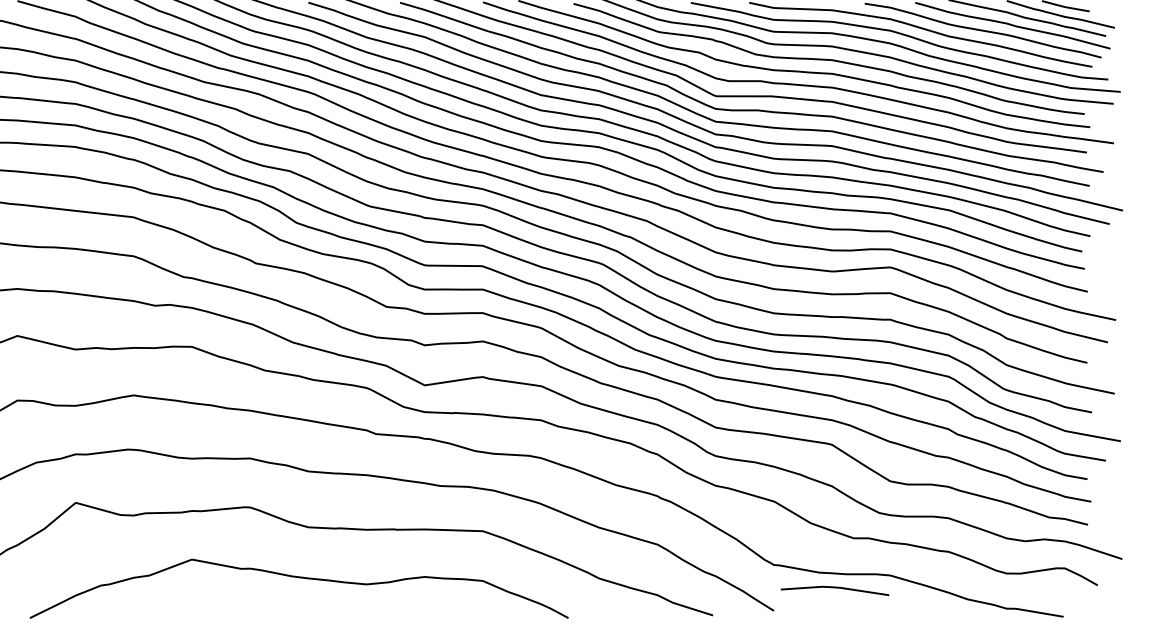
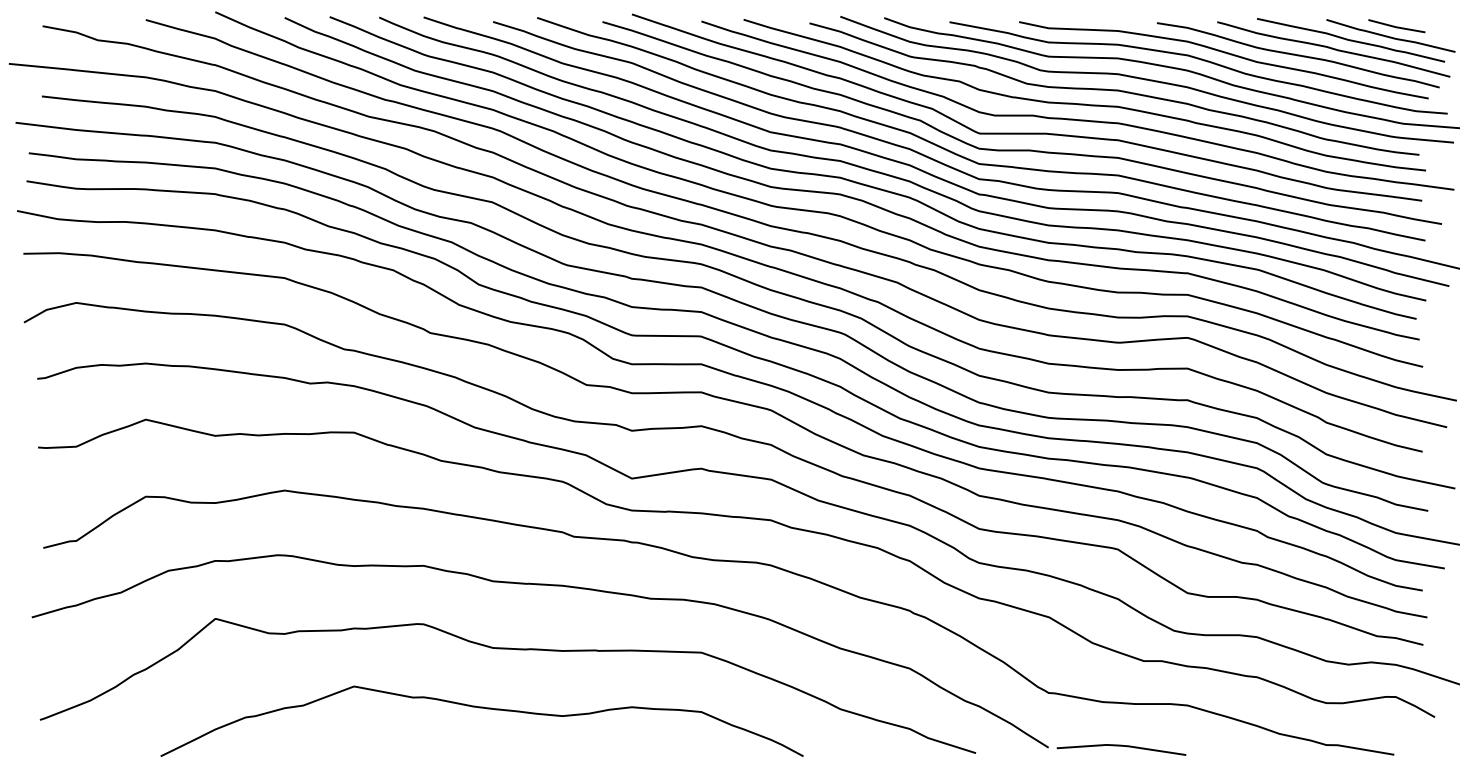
line: (835, 588) -> (1121, 746), moved

